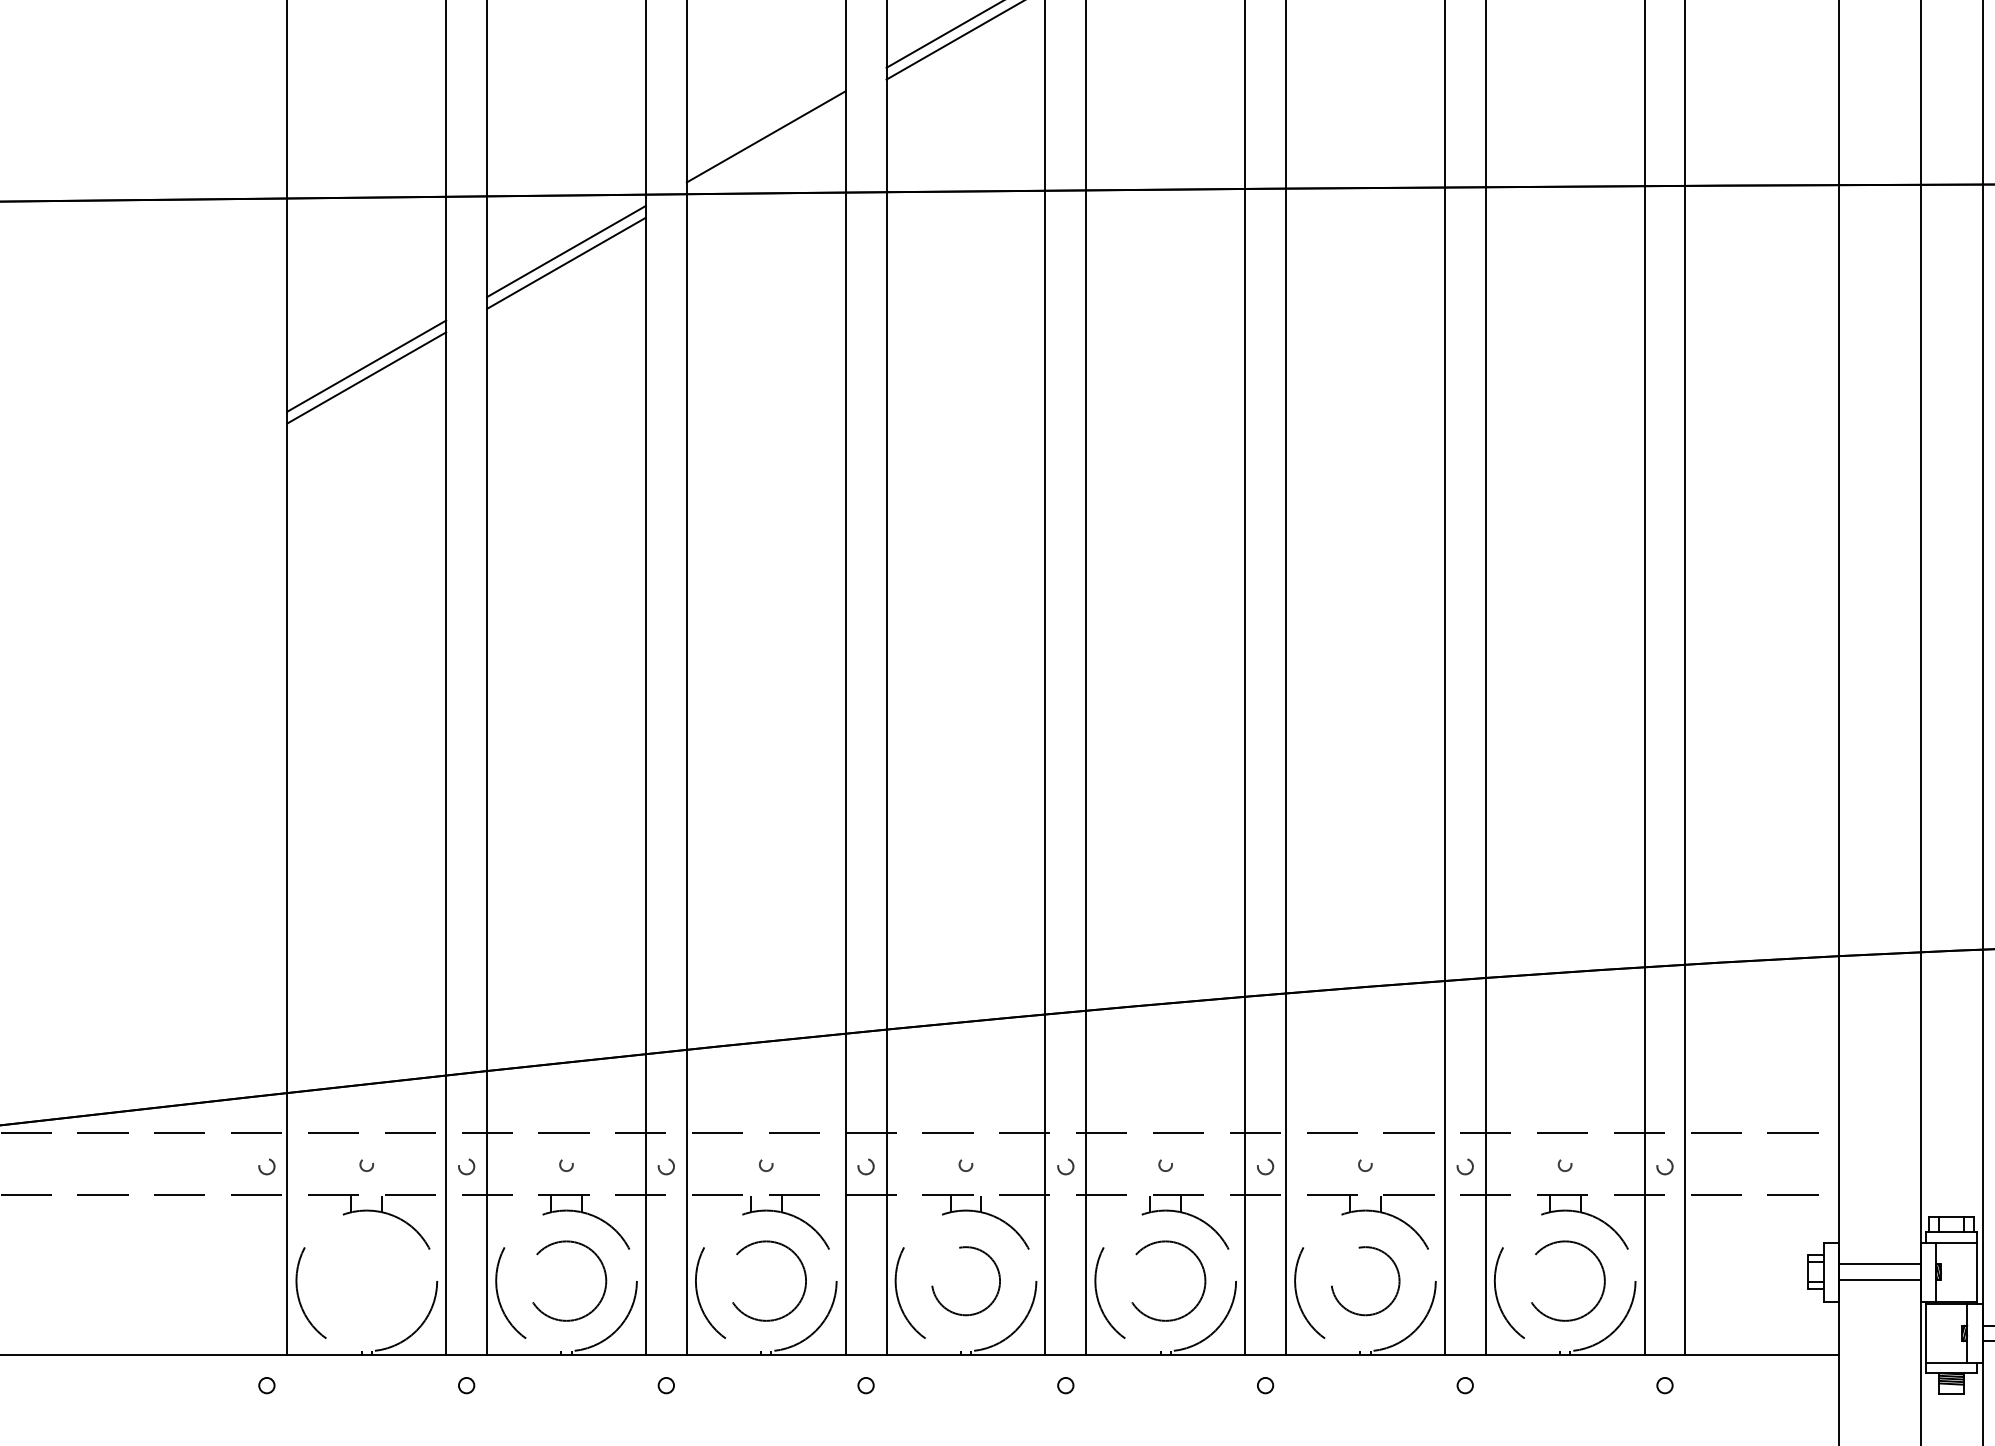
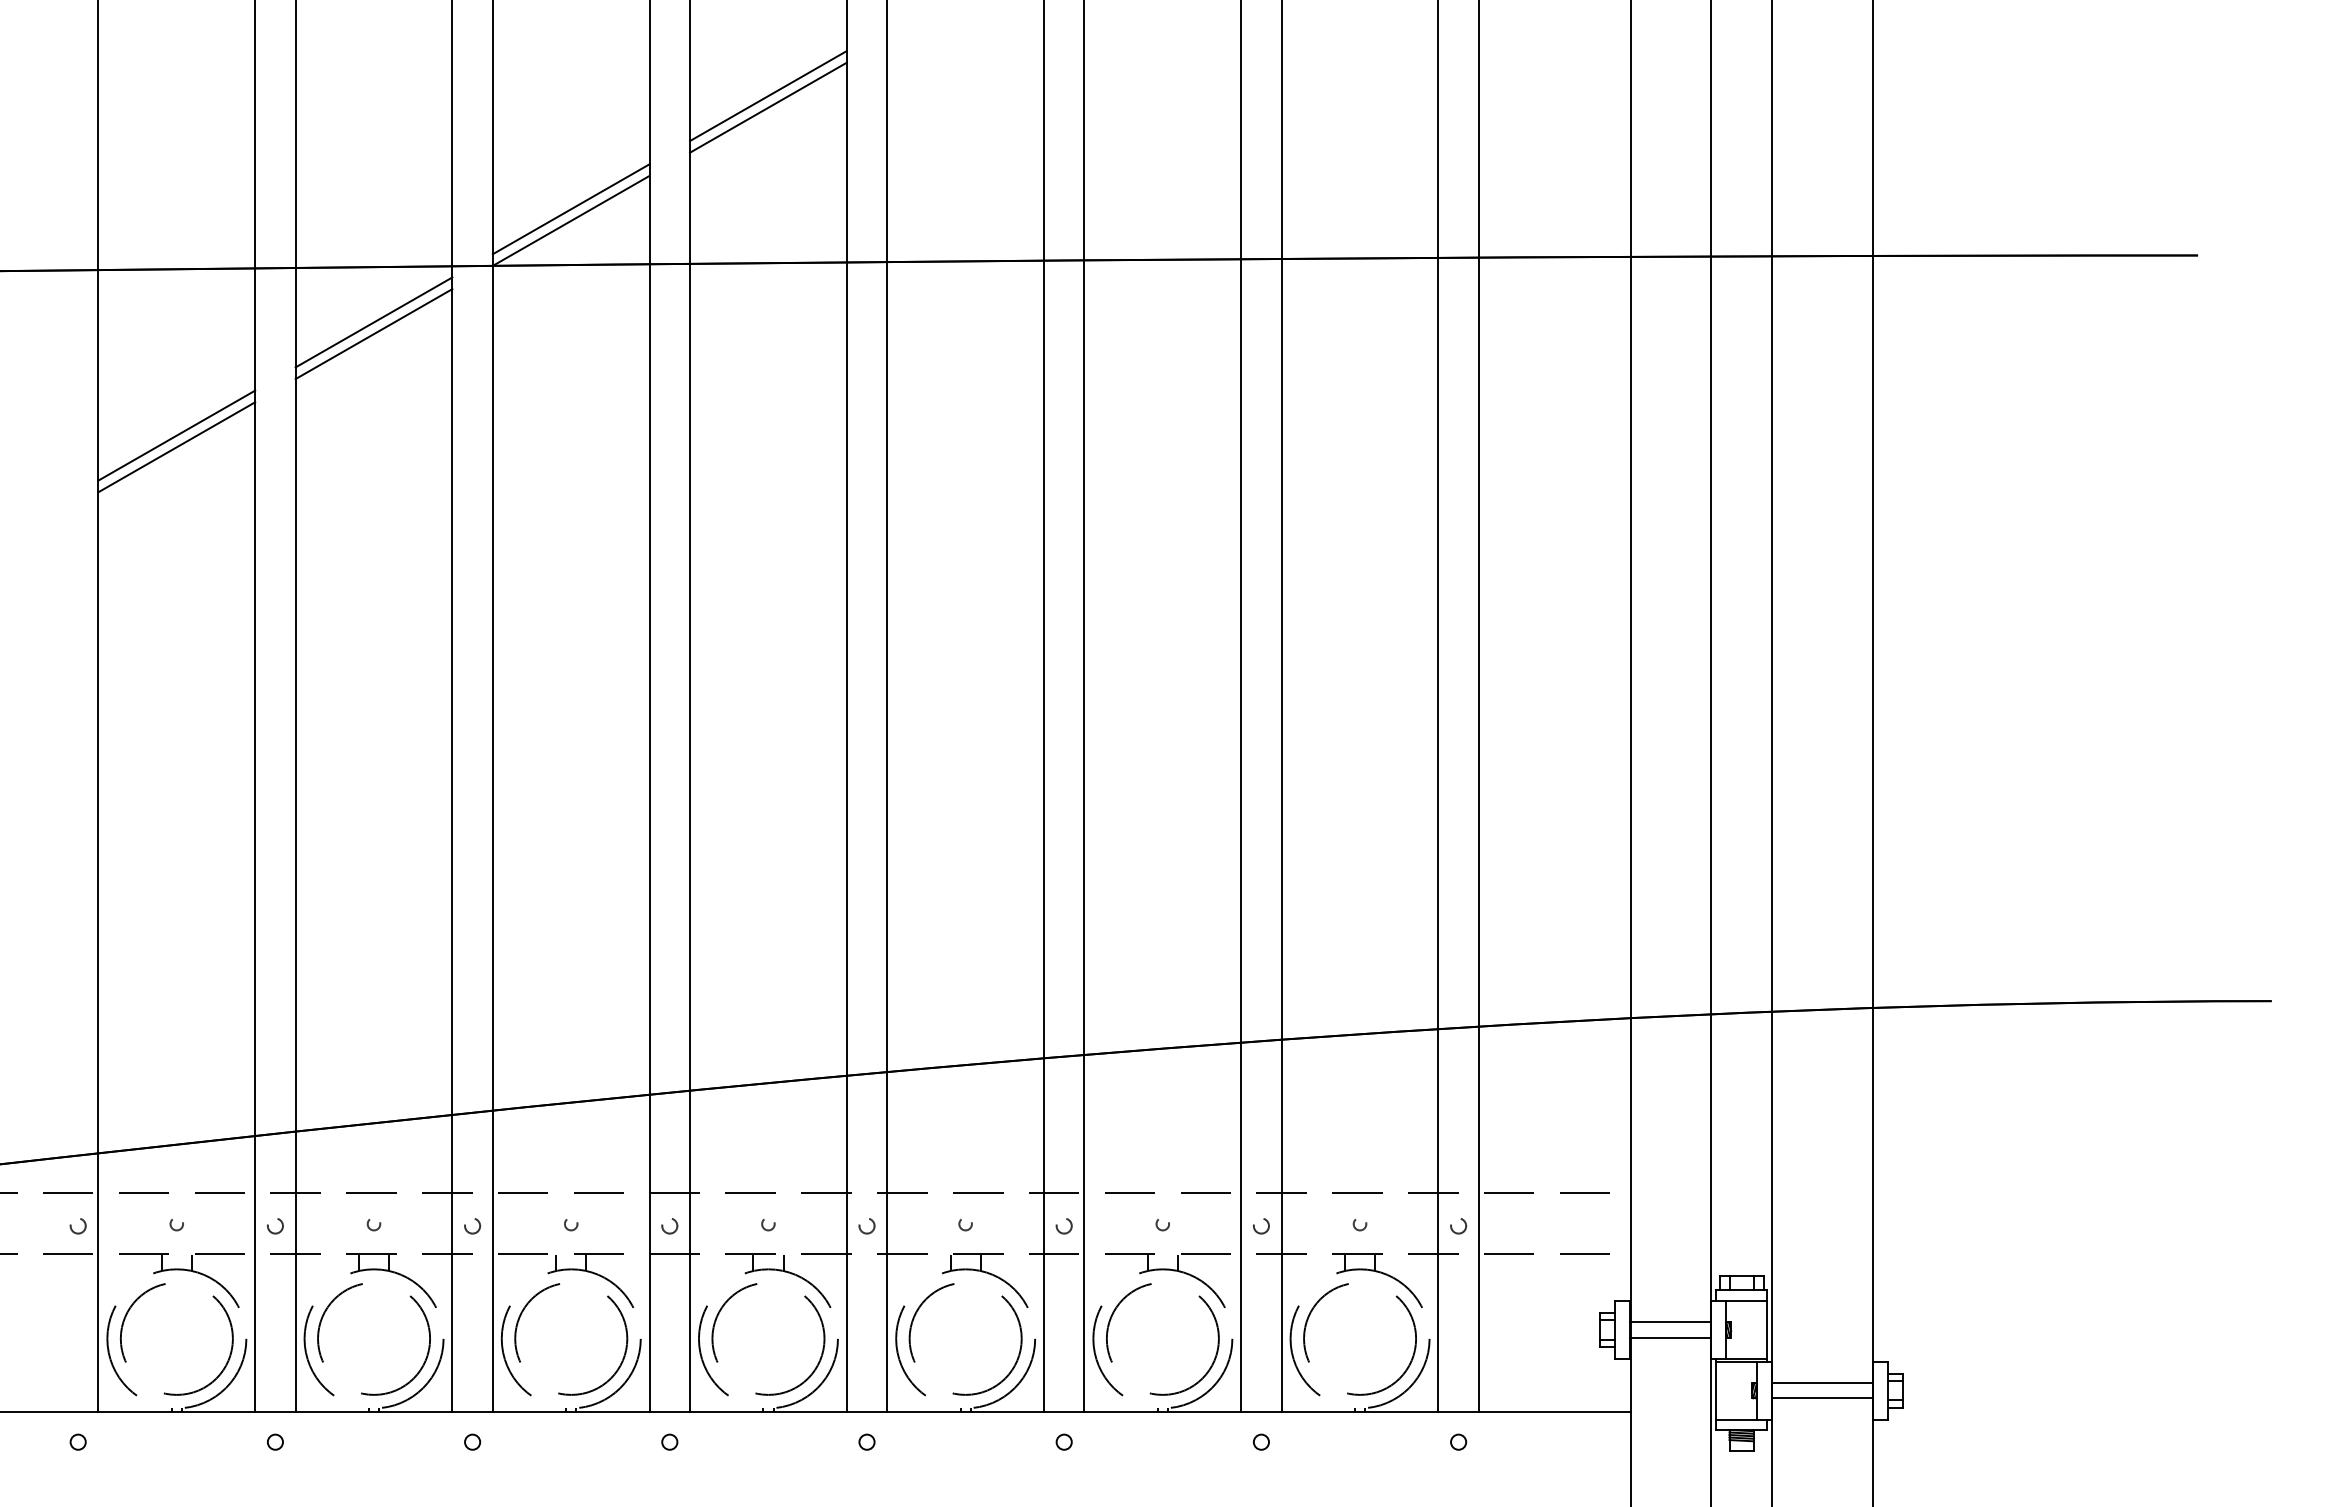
line: (765, 148) -> (570, 220), added
circle: (366, 1281) -> (176, 1339), added
circle: (565, 1281) -> (373, 1339), size x1.43
circle: (766, 1281) -> (571, 1339), size x1.43
circle: (966, 1281) -> (768, 1339), size x1.67
circle: (1165, 1281) -> (965, 1339), size x1.43
circle: (1365, 1281) -> (1162, 1339), size x1.67
circle: (1564, 1281) -> (1359, 1339), size x1.43

